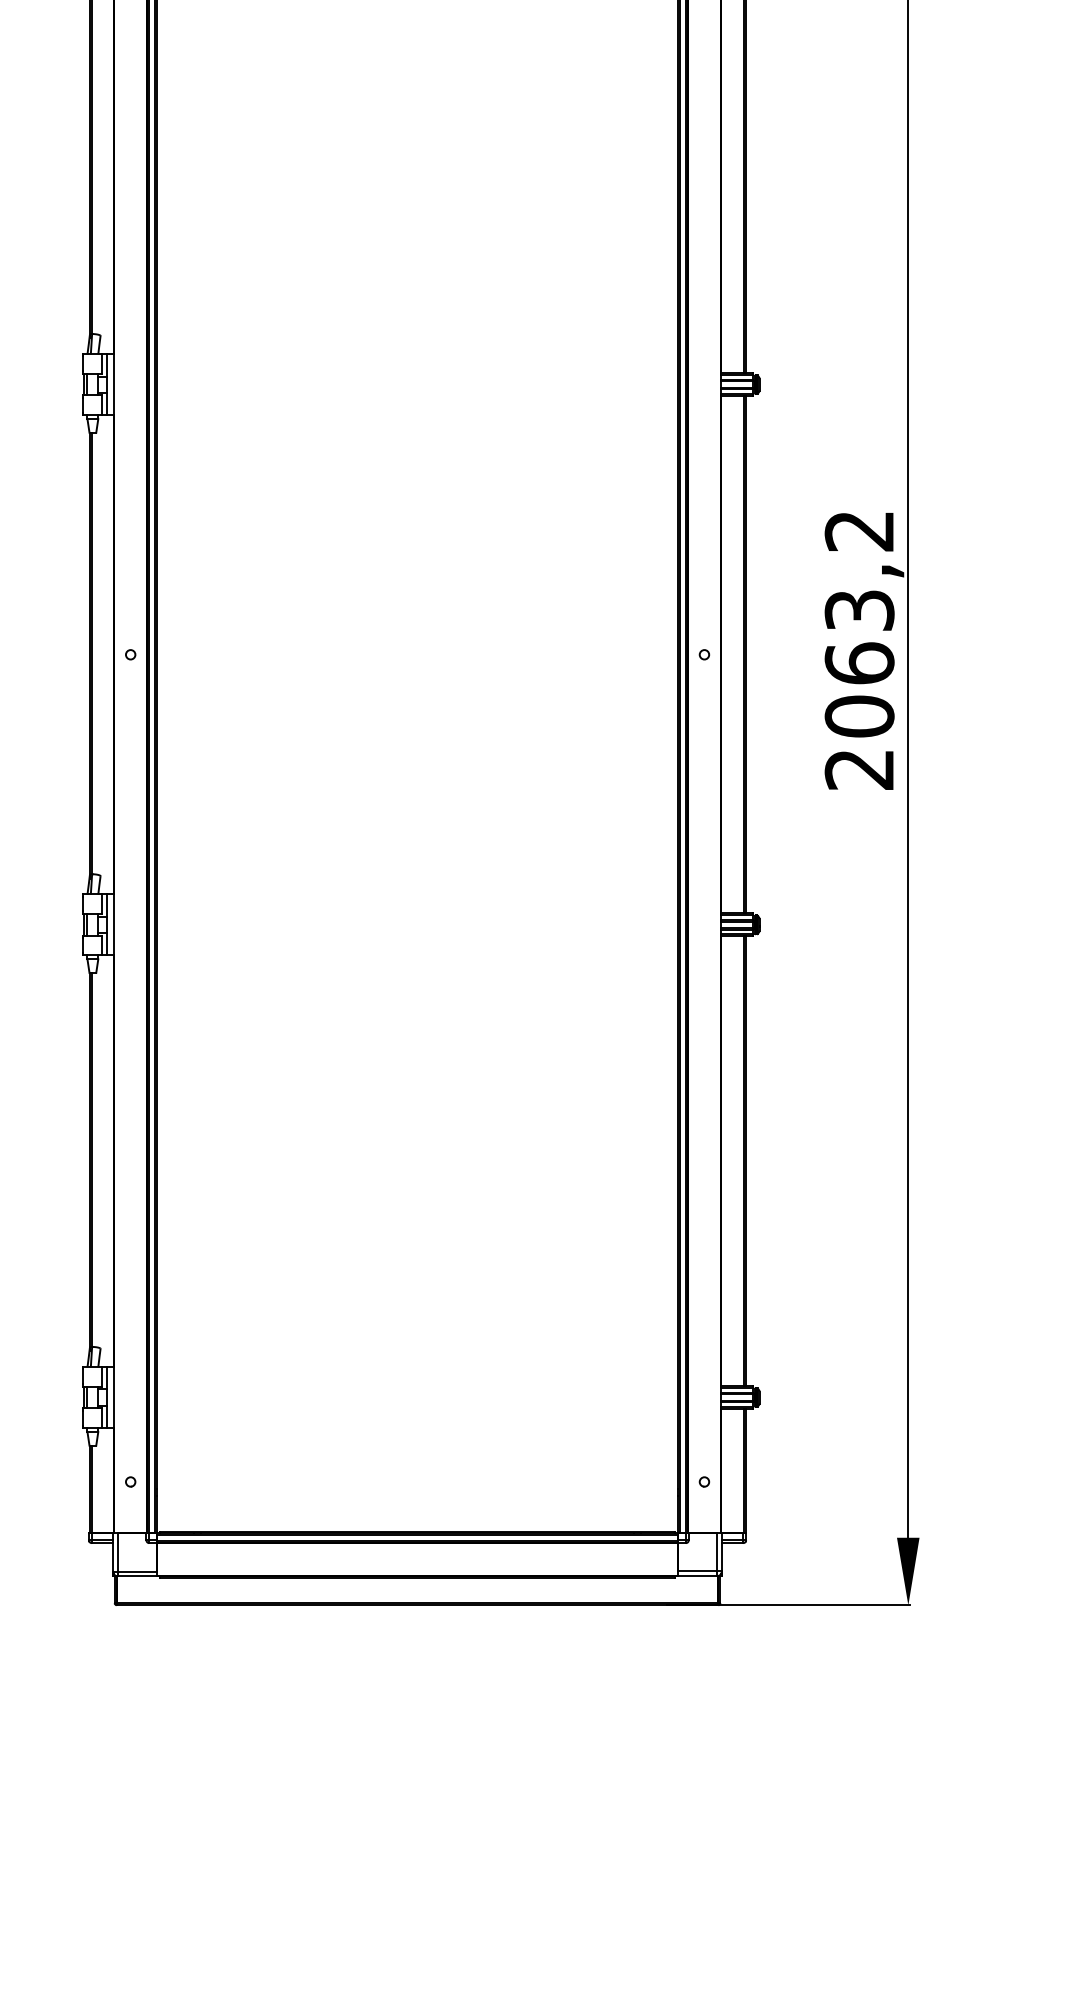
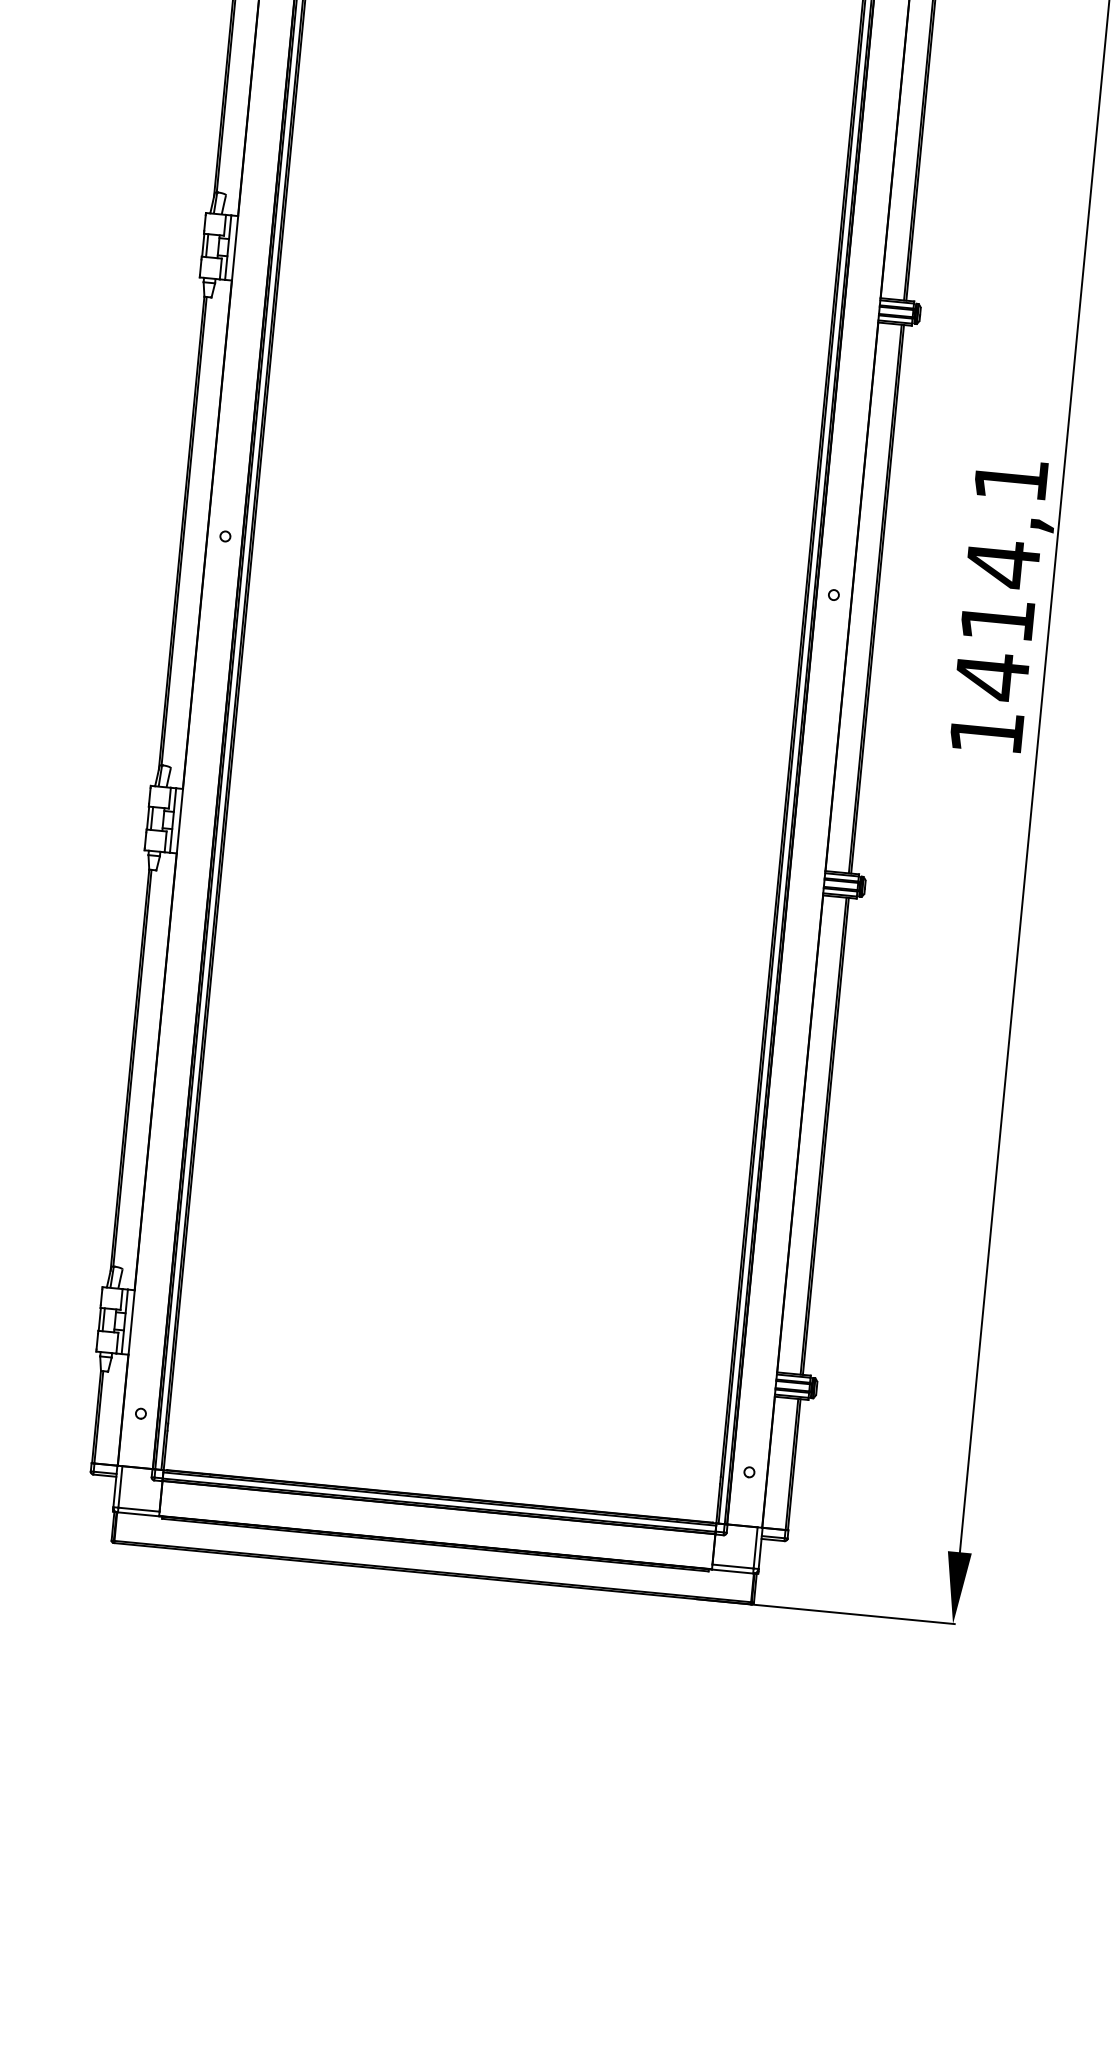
text: (859, 650) -> (998, 606), 2063,2 -> 1414,1

